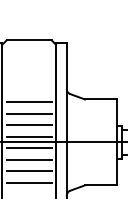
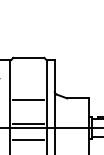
line: (28, 114) -> (28, 108), removed
line: (28, 124) -> (28, 115), removed
line: (28, 147) -> (28, 131), removed
line: (28, 171) -> (28, 147), removed

